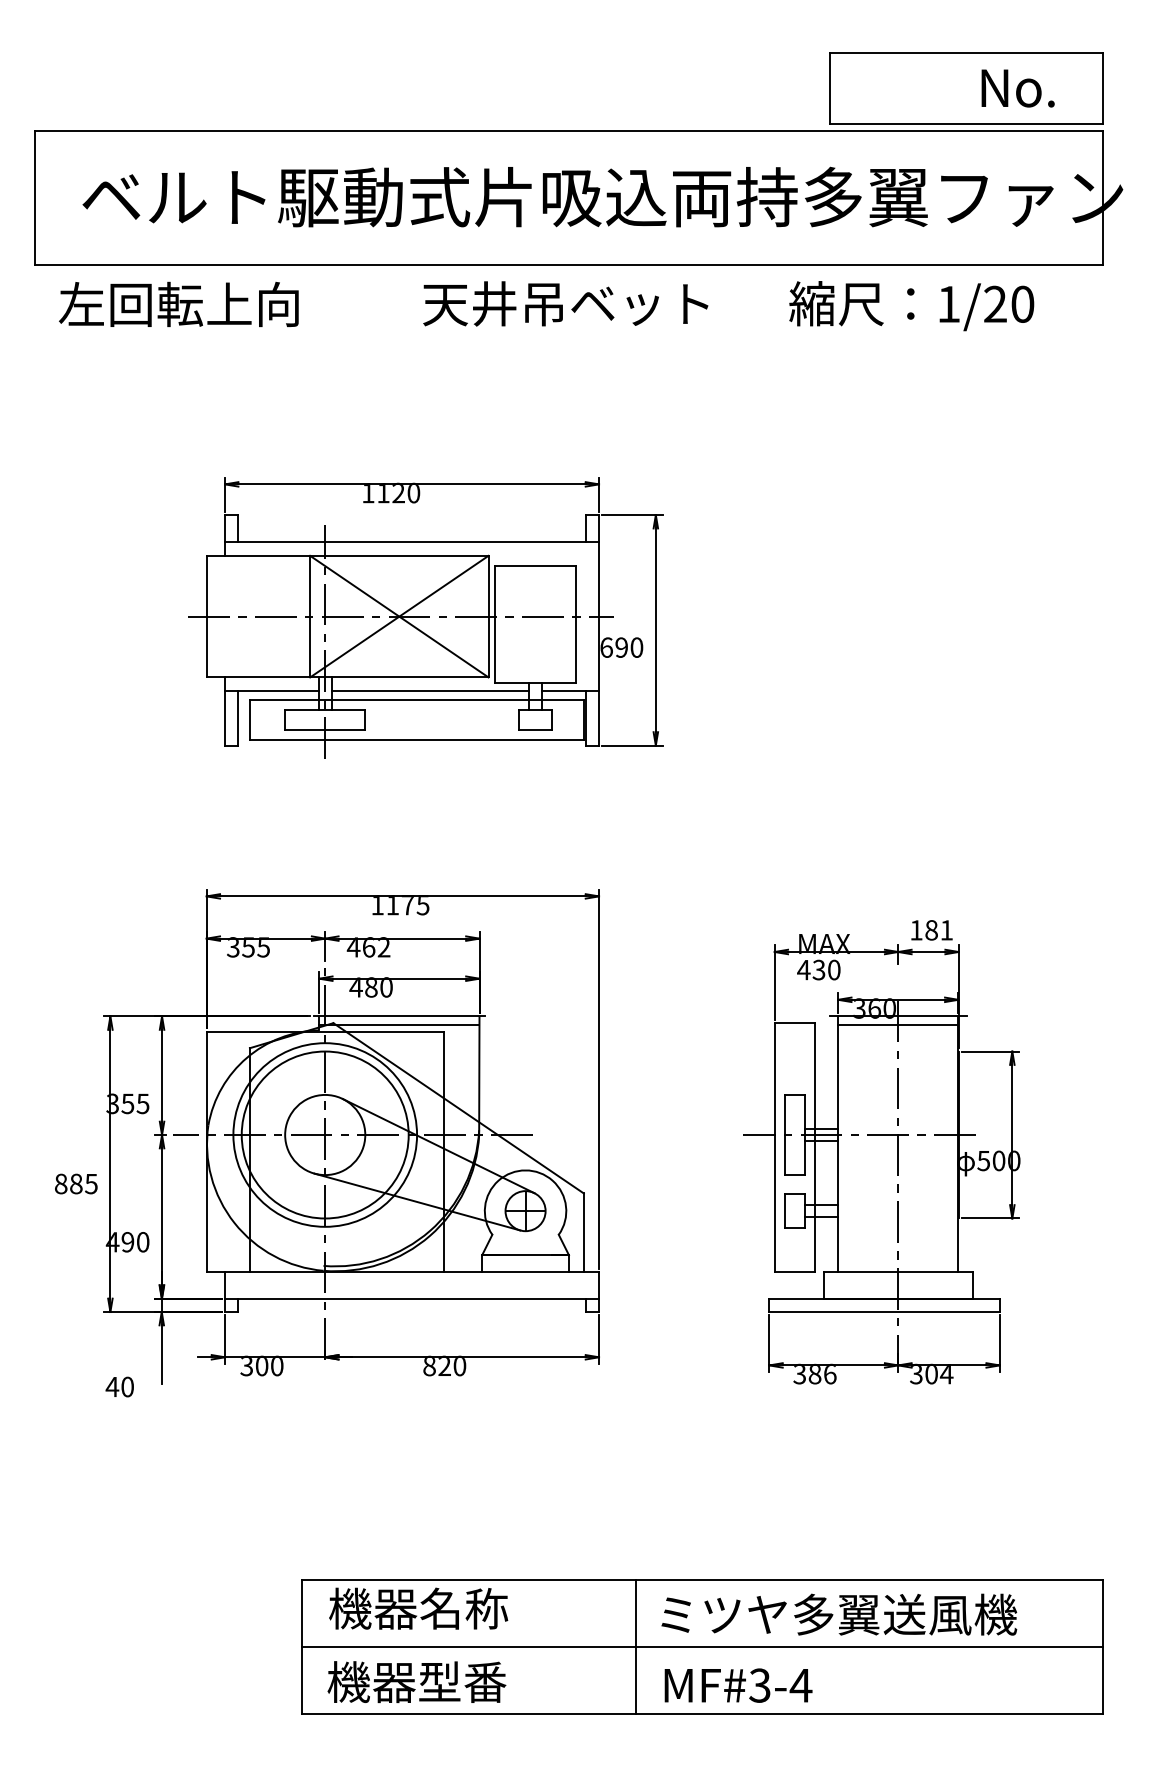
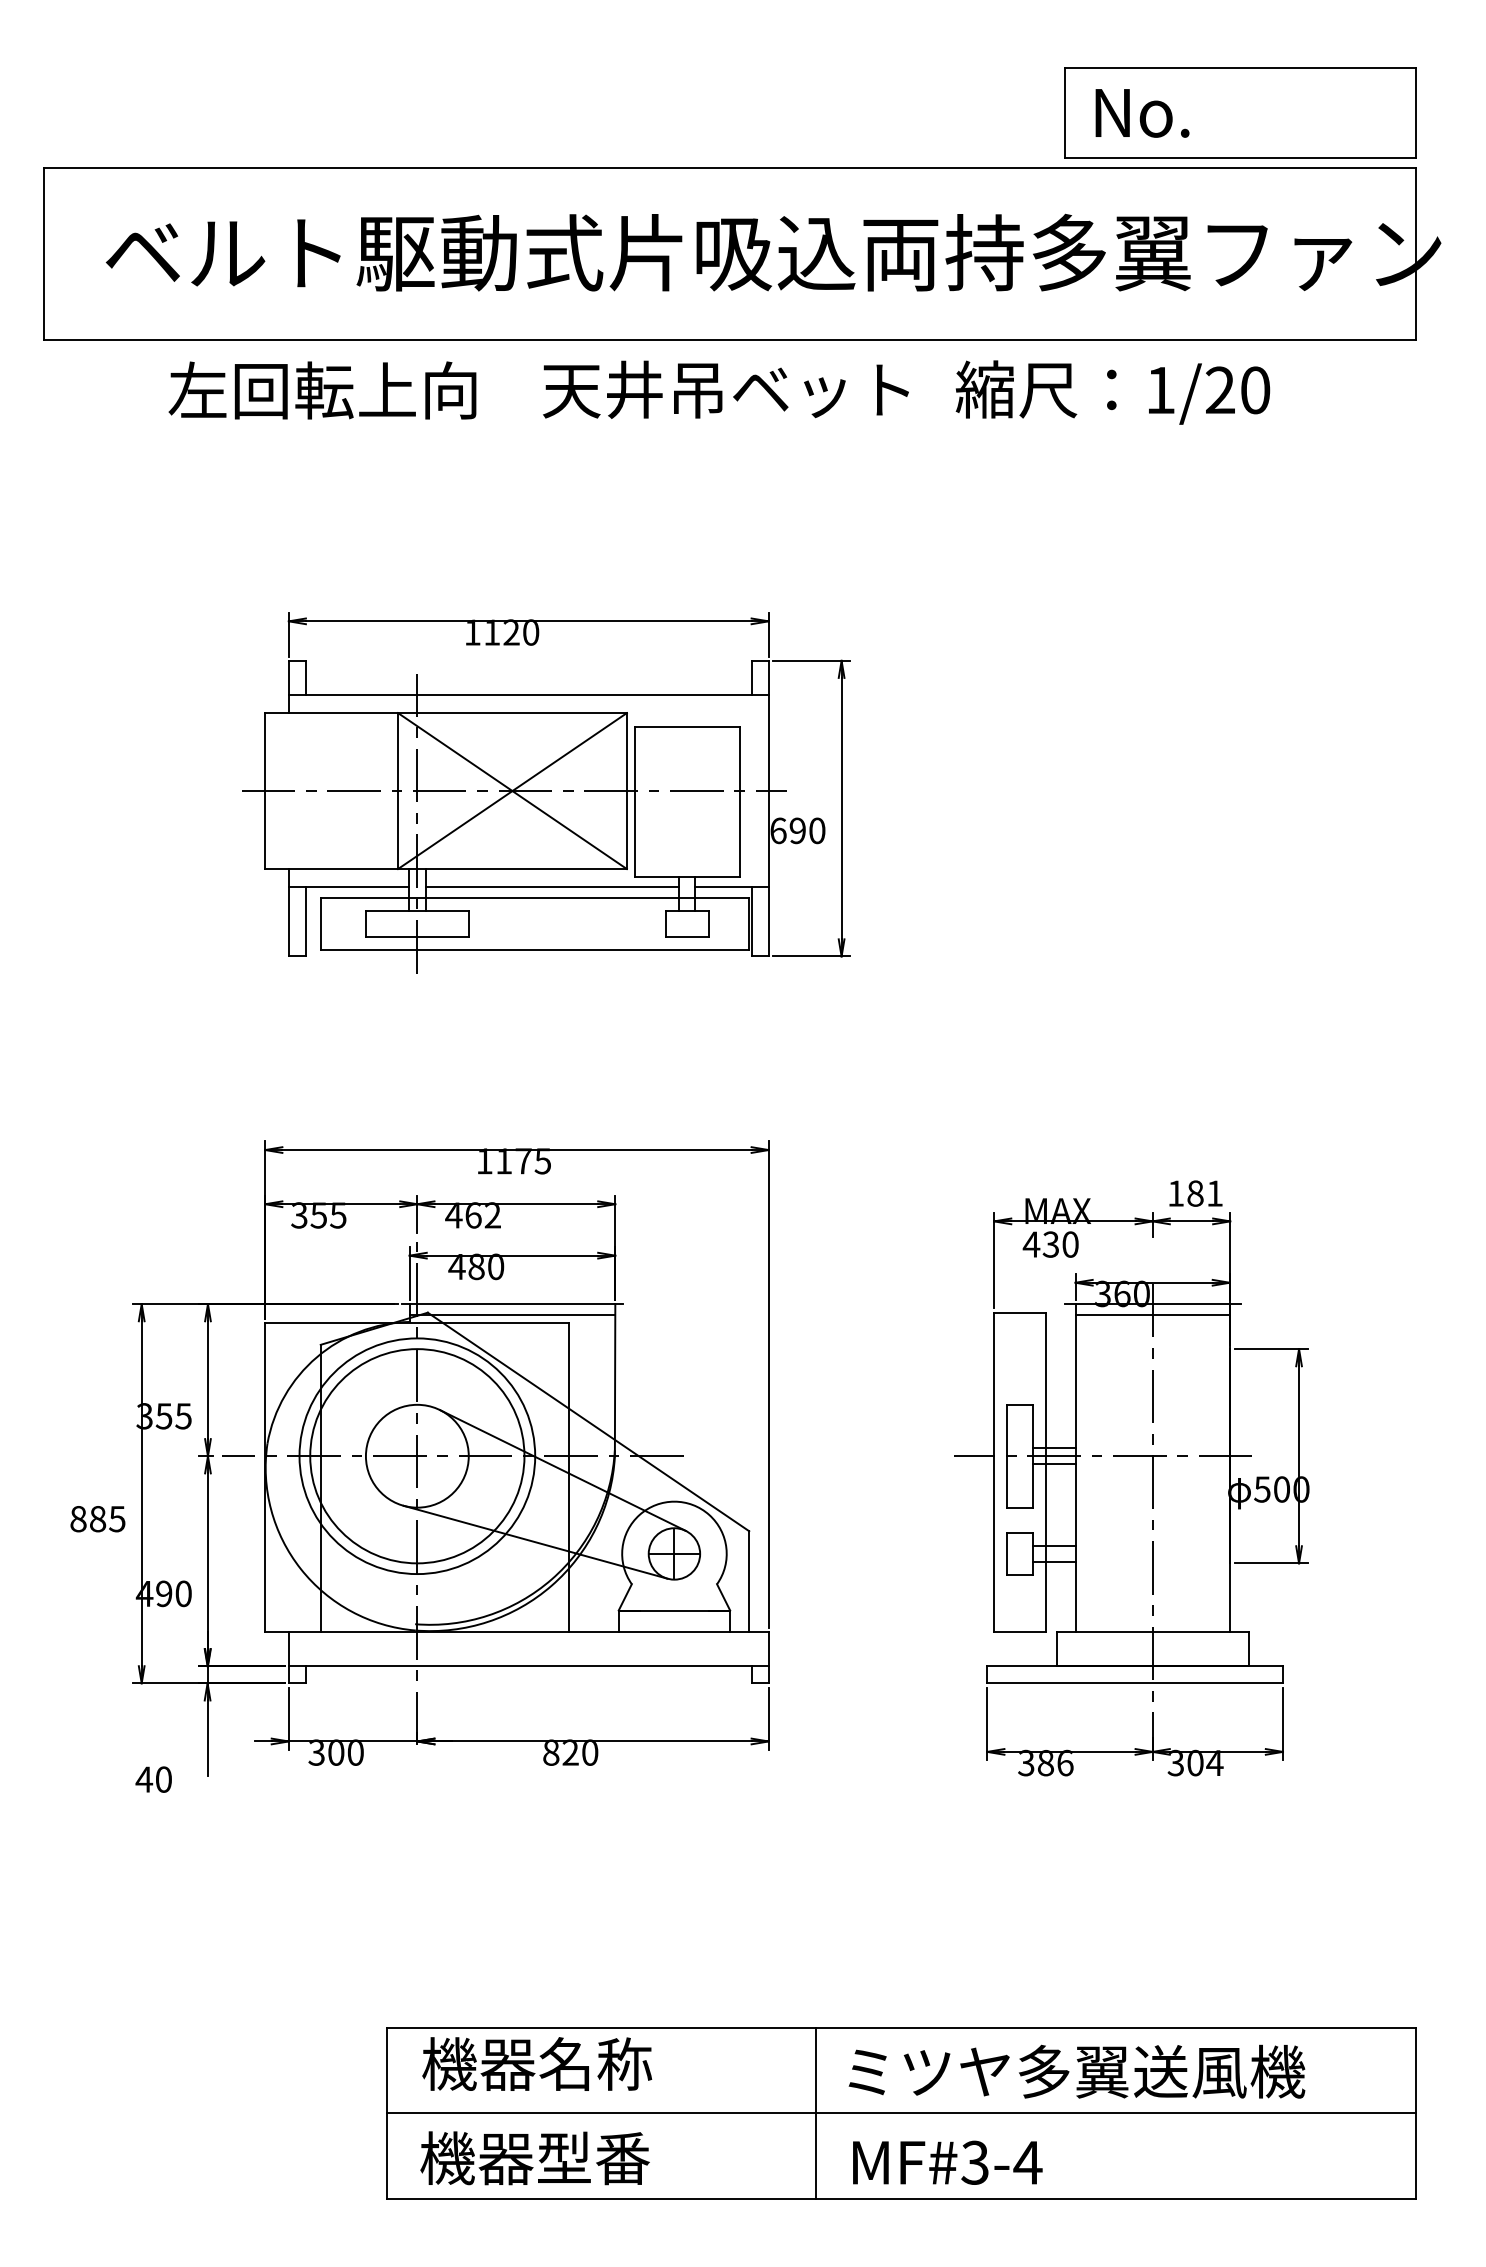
text: (1018, 88) -> (1142, 113), moved
text: (178, 304) -> (322, 390), moved
text: (911, 306) -> (1112, 392), moved

